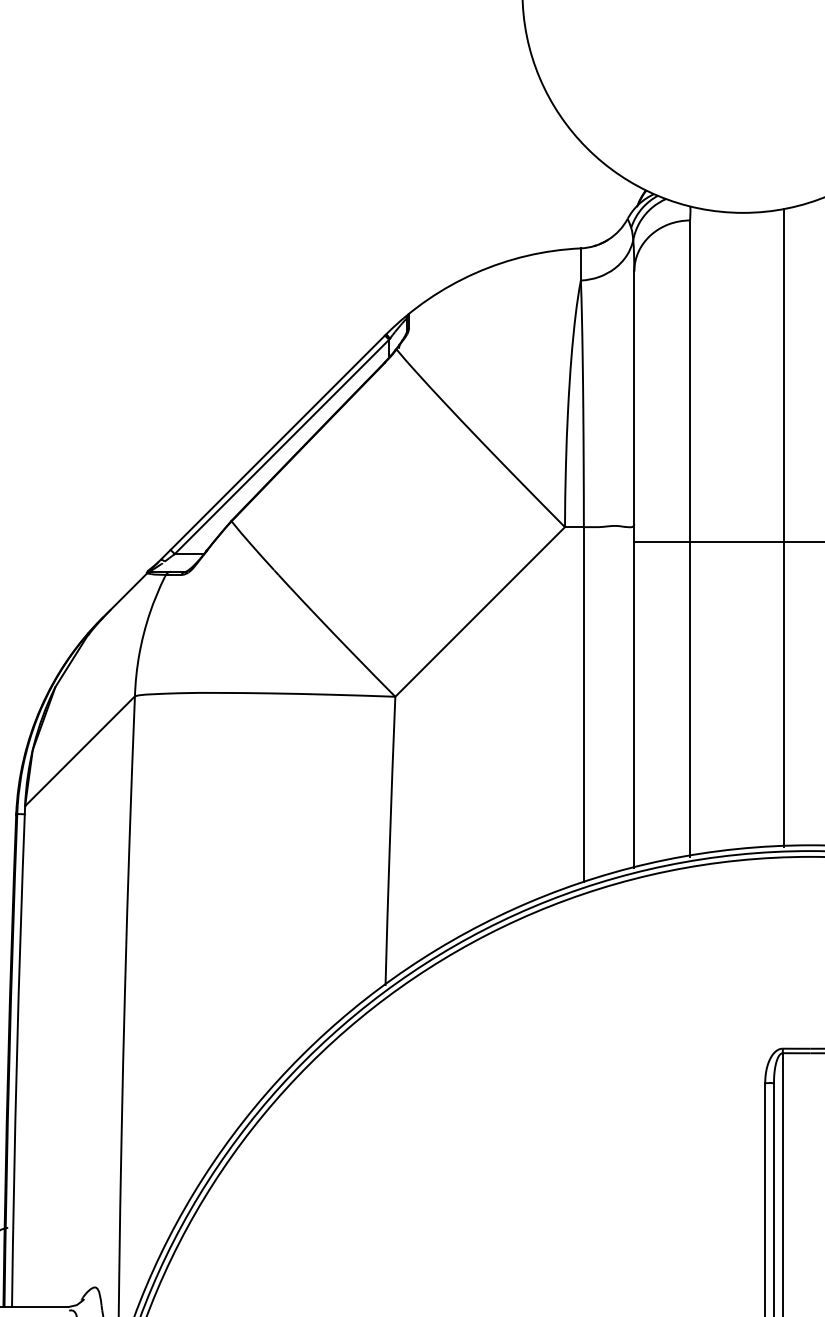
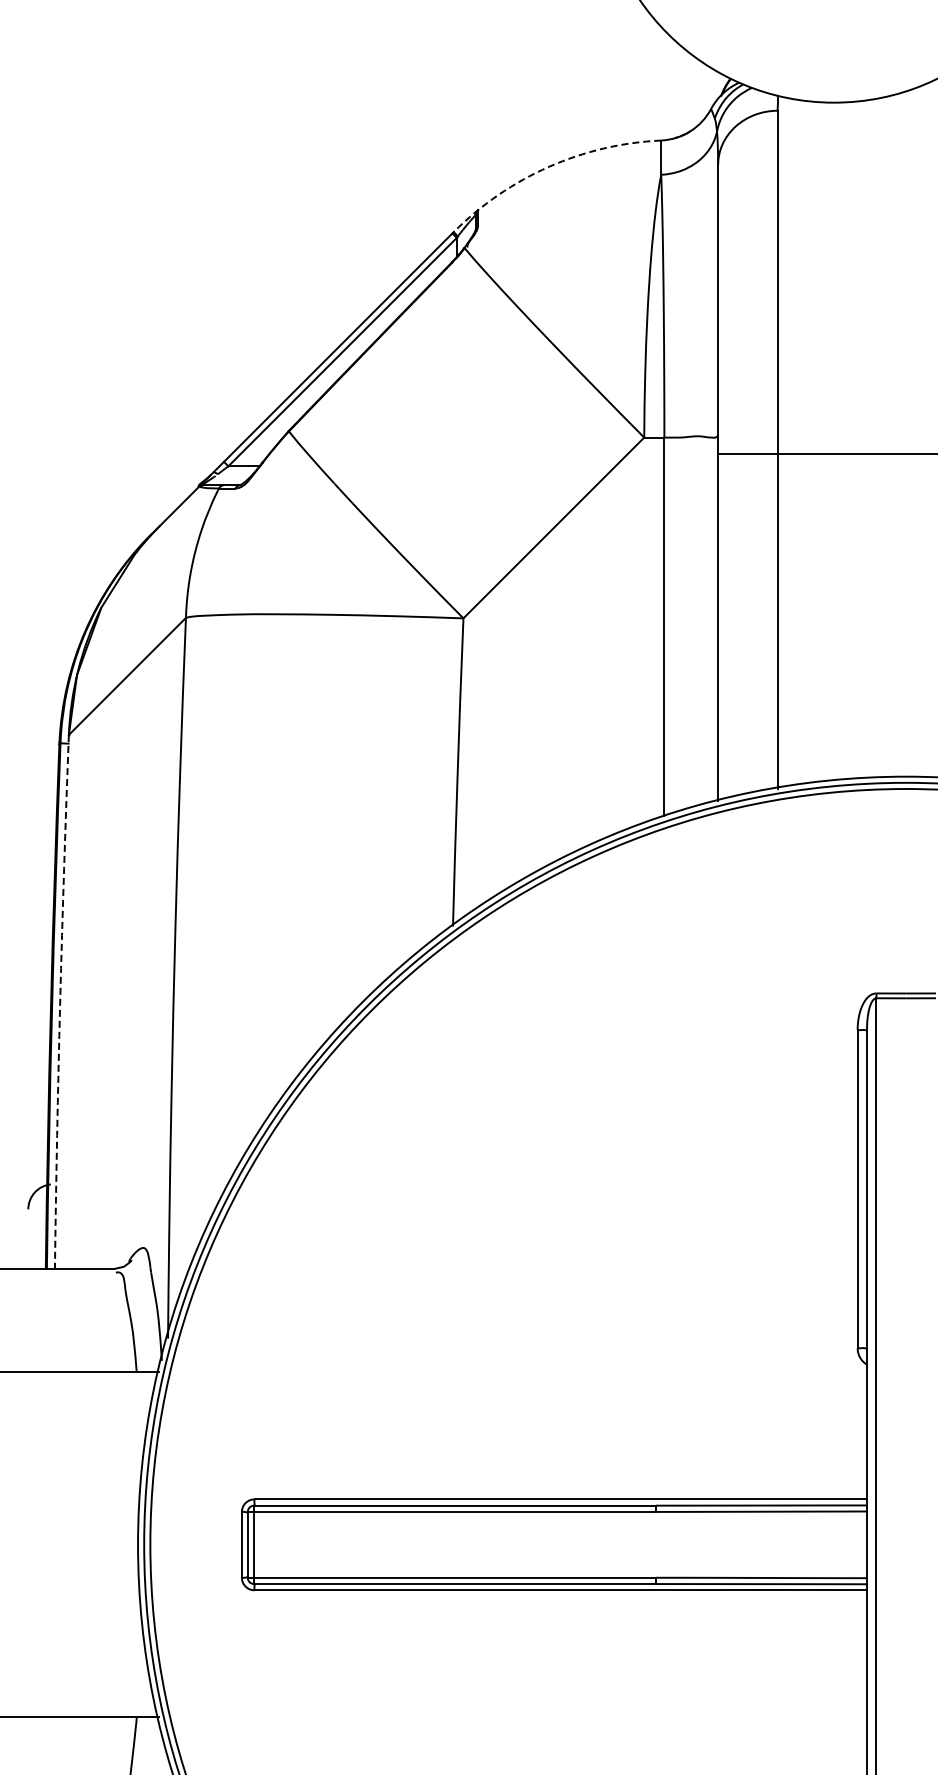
arc: (475, 272) -> (548, 166), solid -> dashed
line: (784, 527) -> (878, 438), removed
arc: (17, 1057) -> (60, 1002), solid -> dashed

